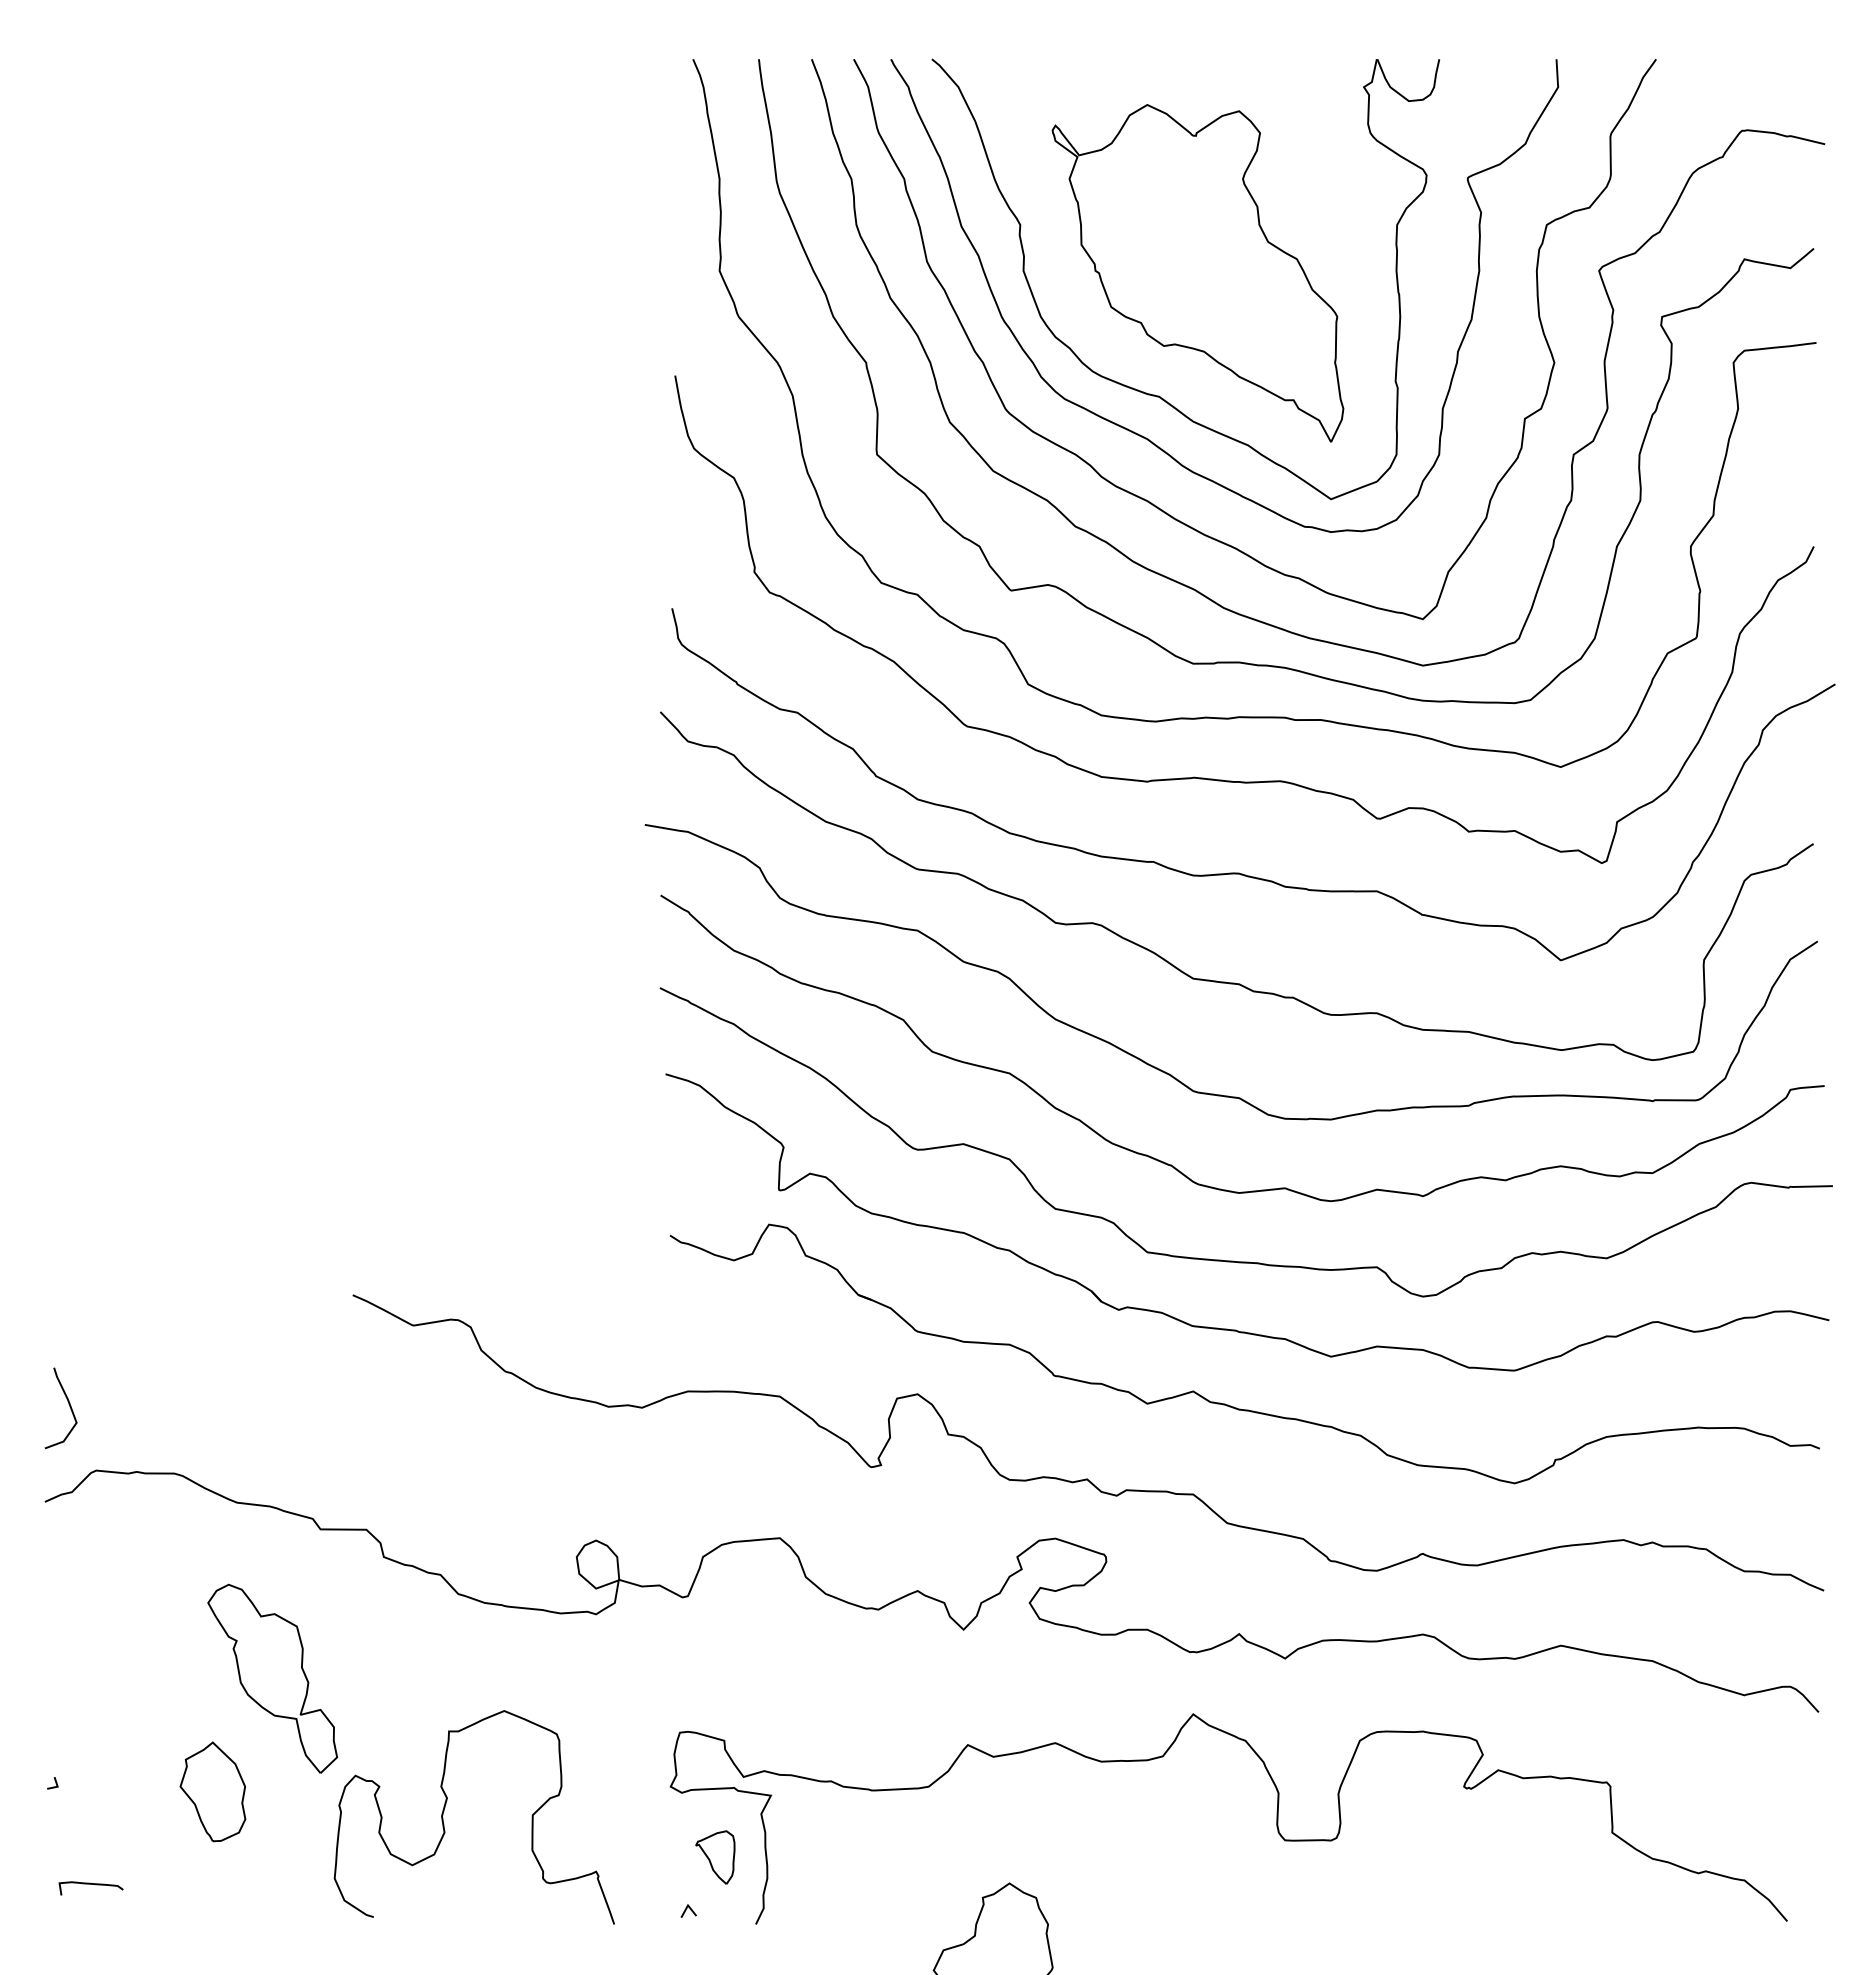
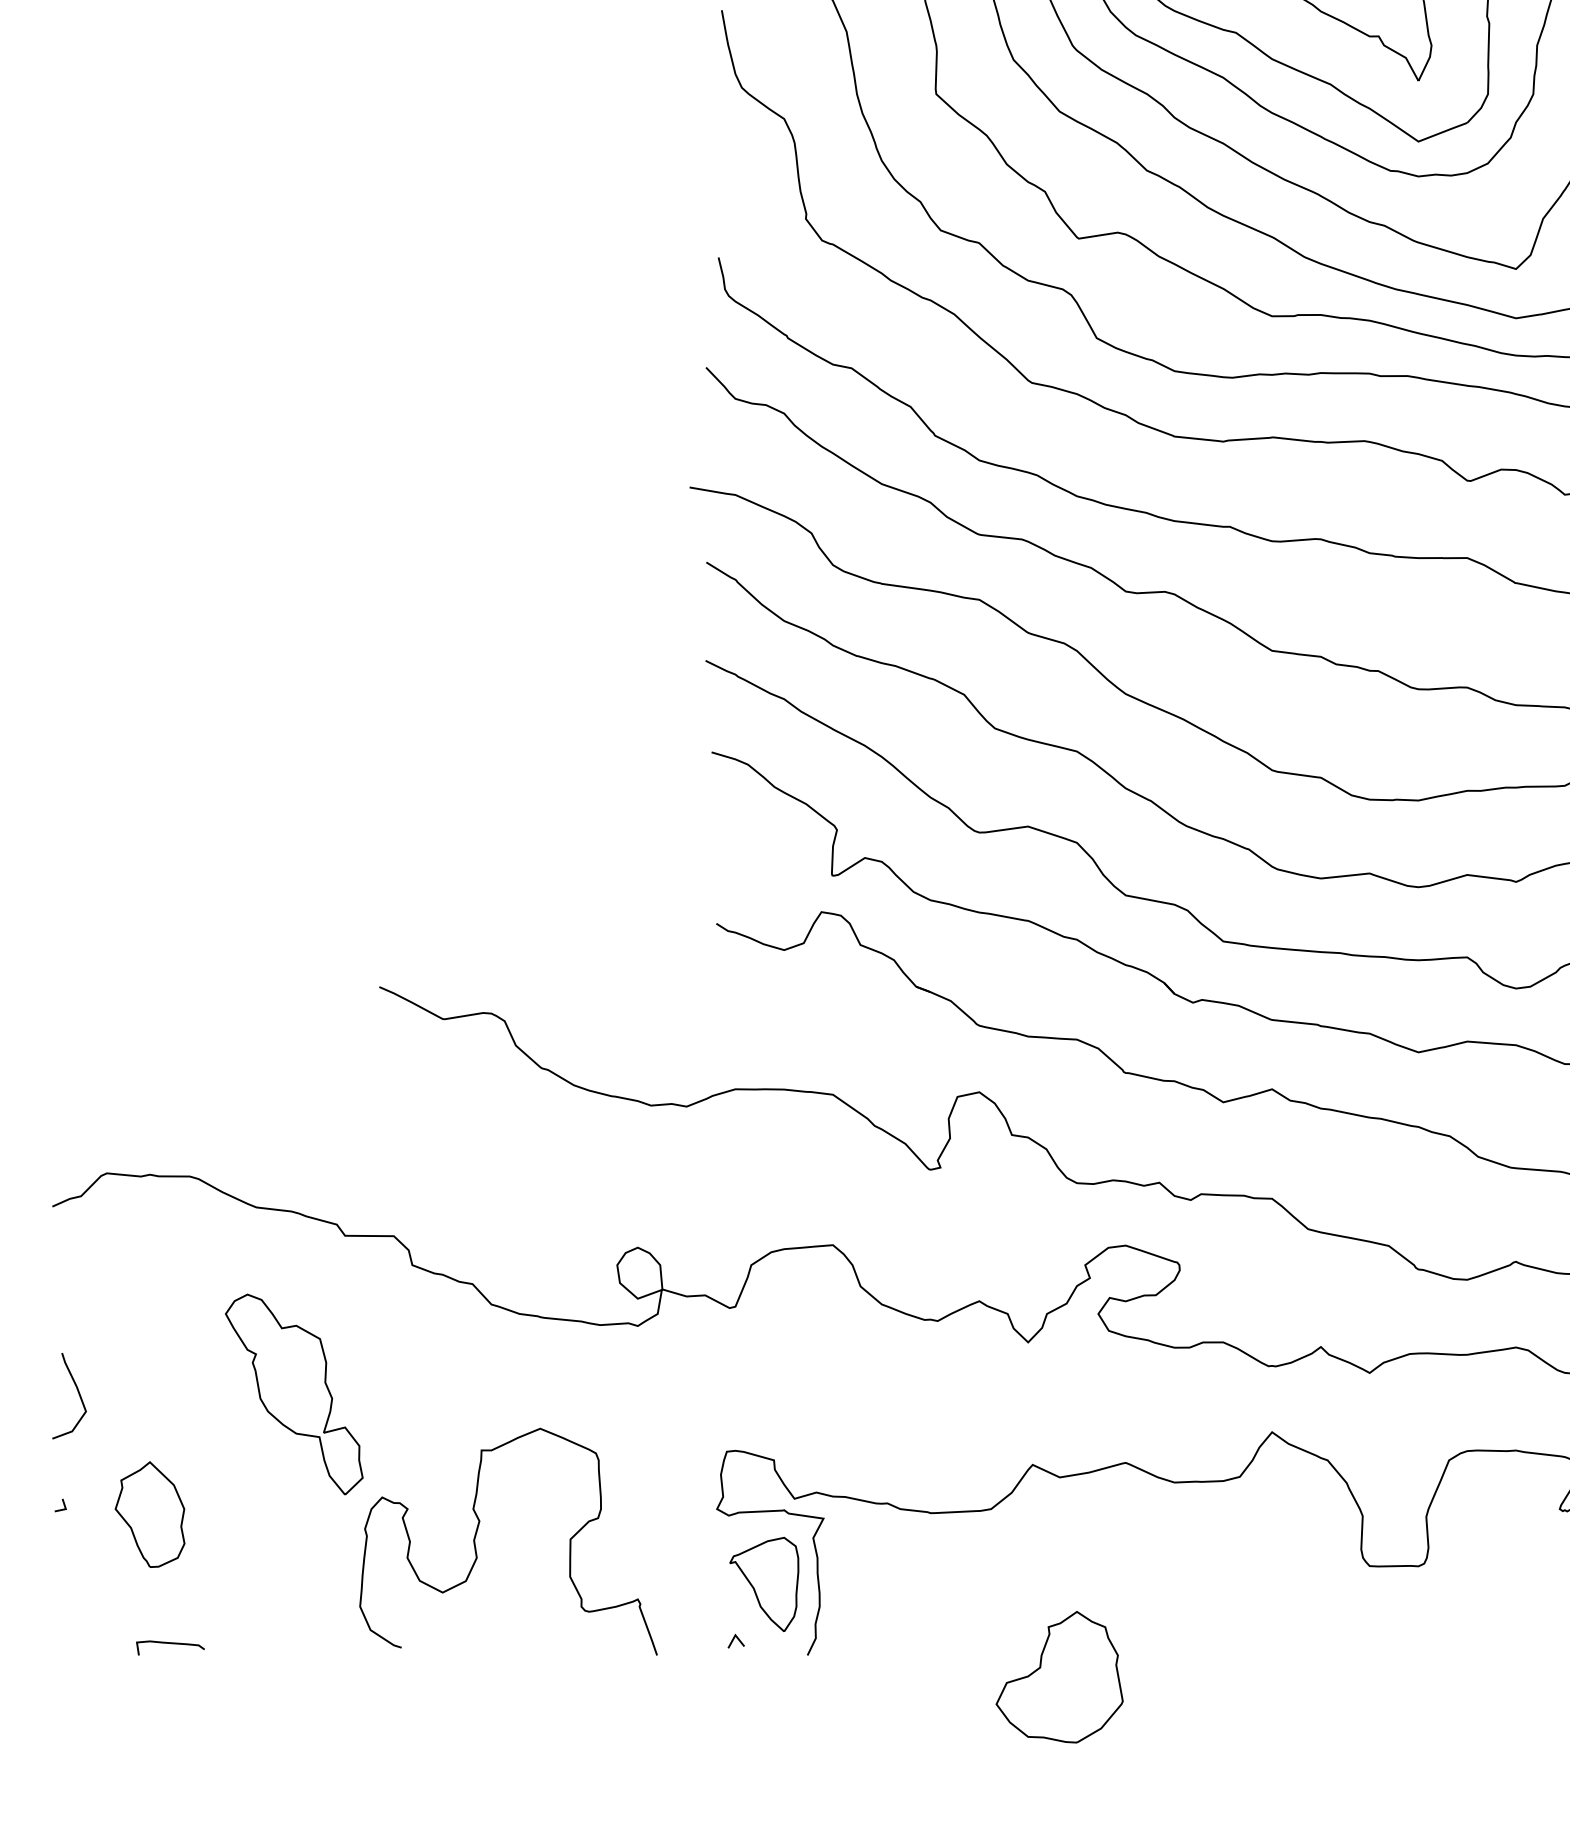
curve: (68, 1404) -> (77, 1392), moved
part: (212, 1791) -> (149, 1514), moved
part: (715, 1857) -> (764, 1584), size x1.67
curve: (90, 1884) -> (169, 1643), moved

